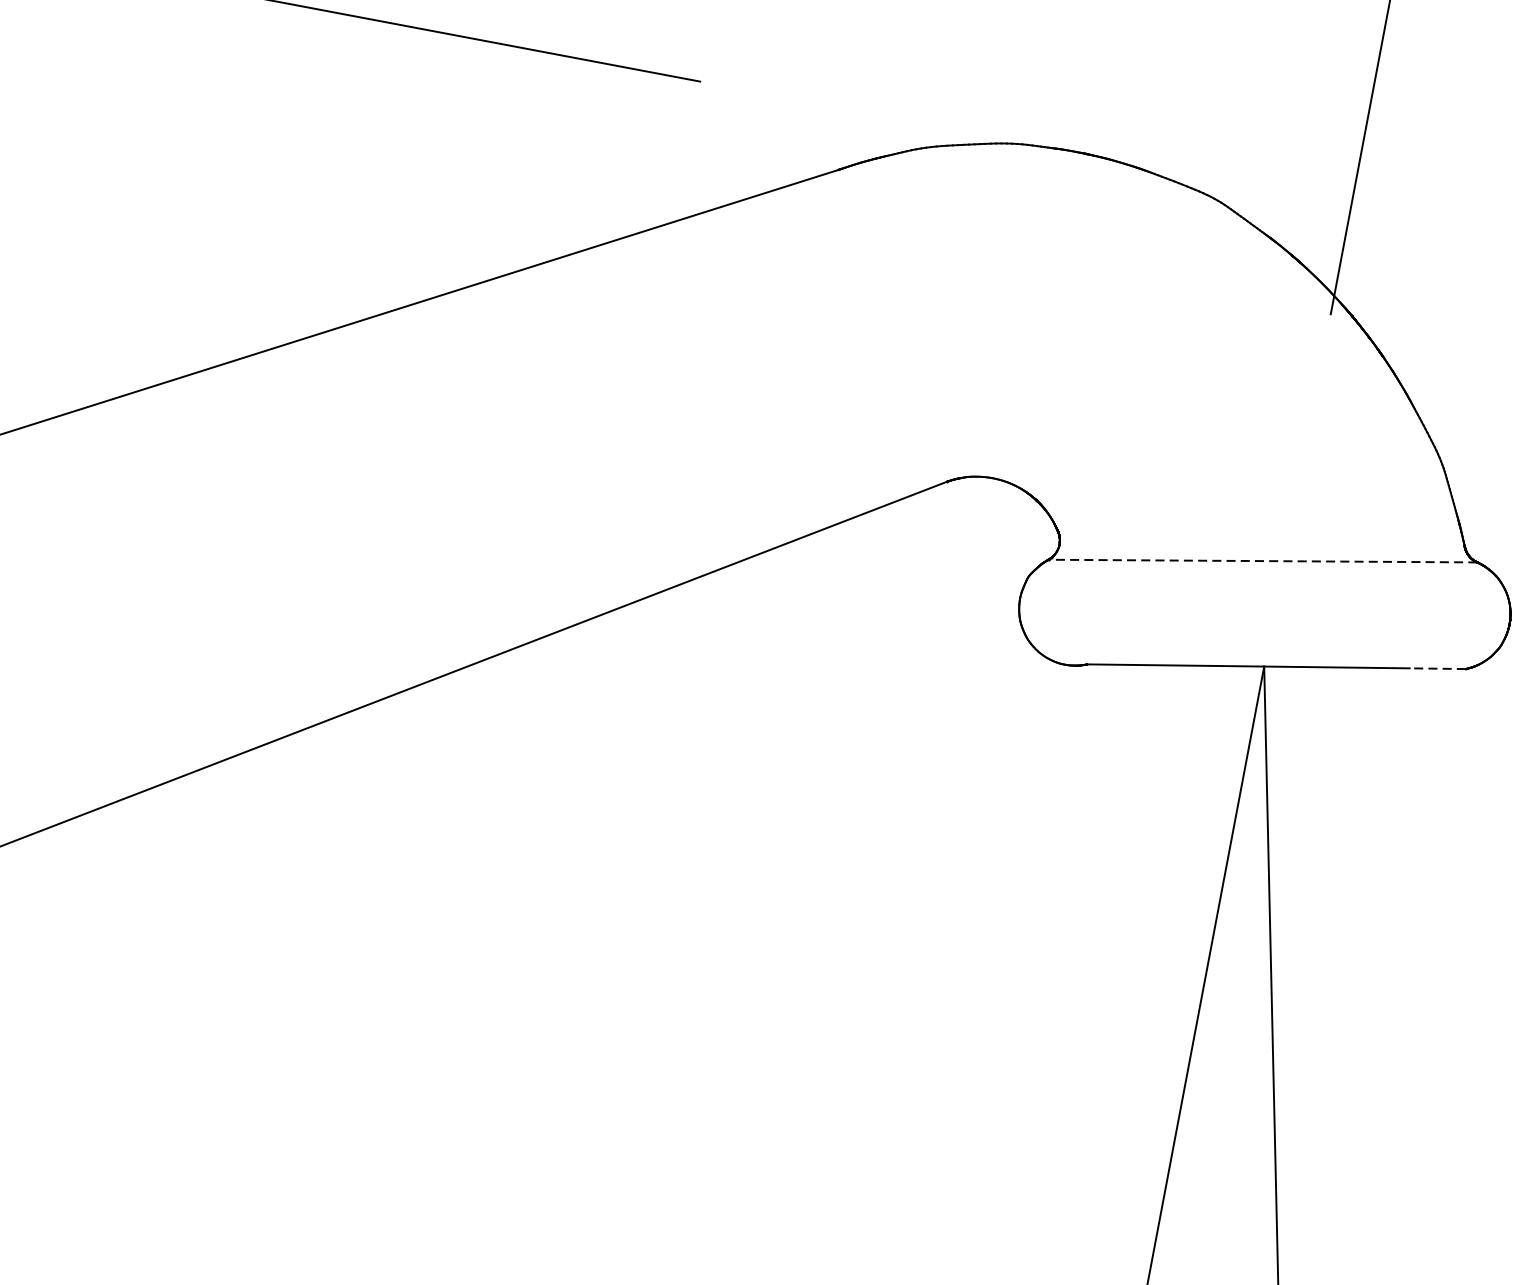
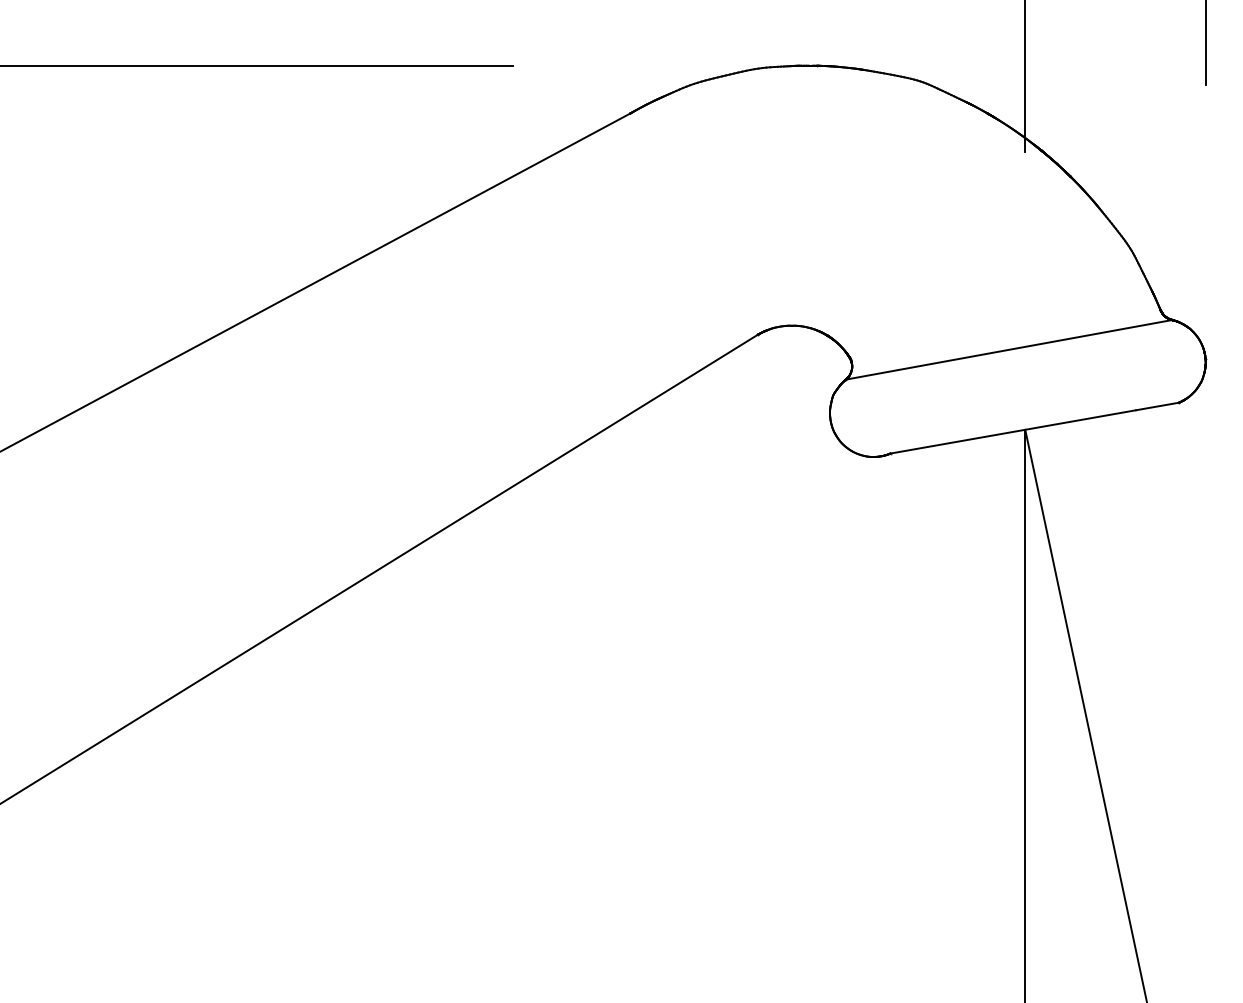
line: (1263, 560) -> (1009, 349), dashed -> solid
line: (1437, 668) -> (1157, 406), dashed -> solid

